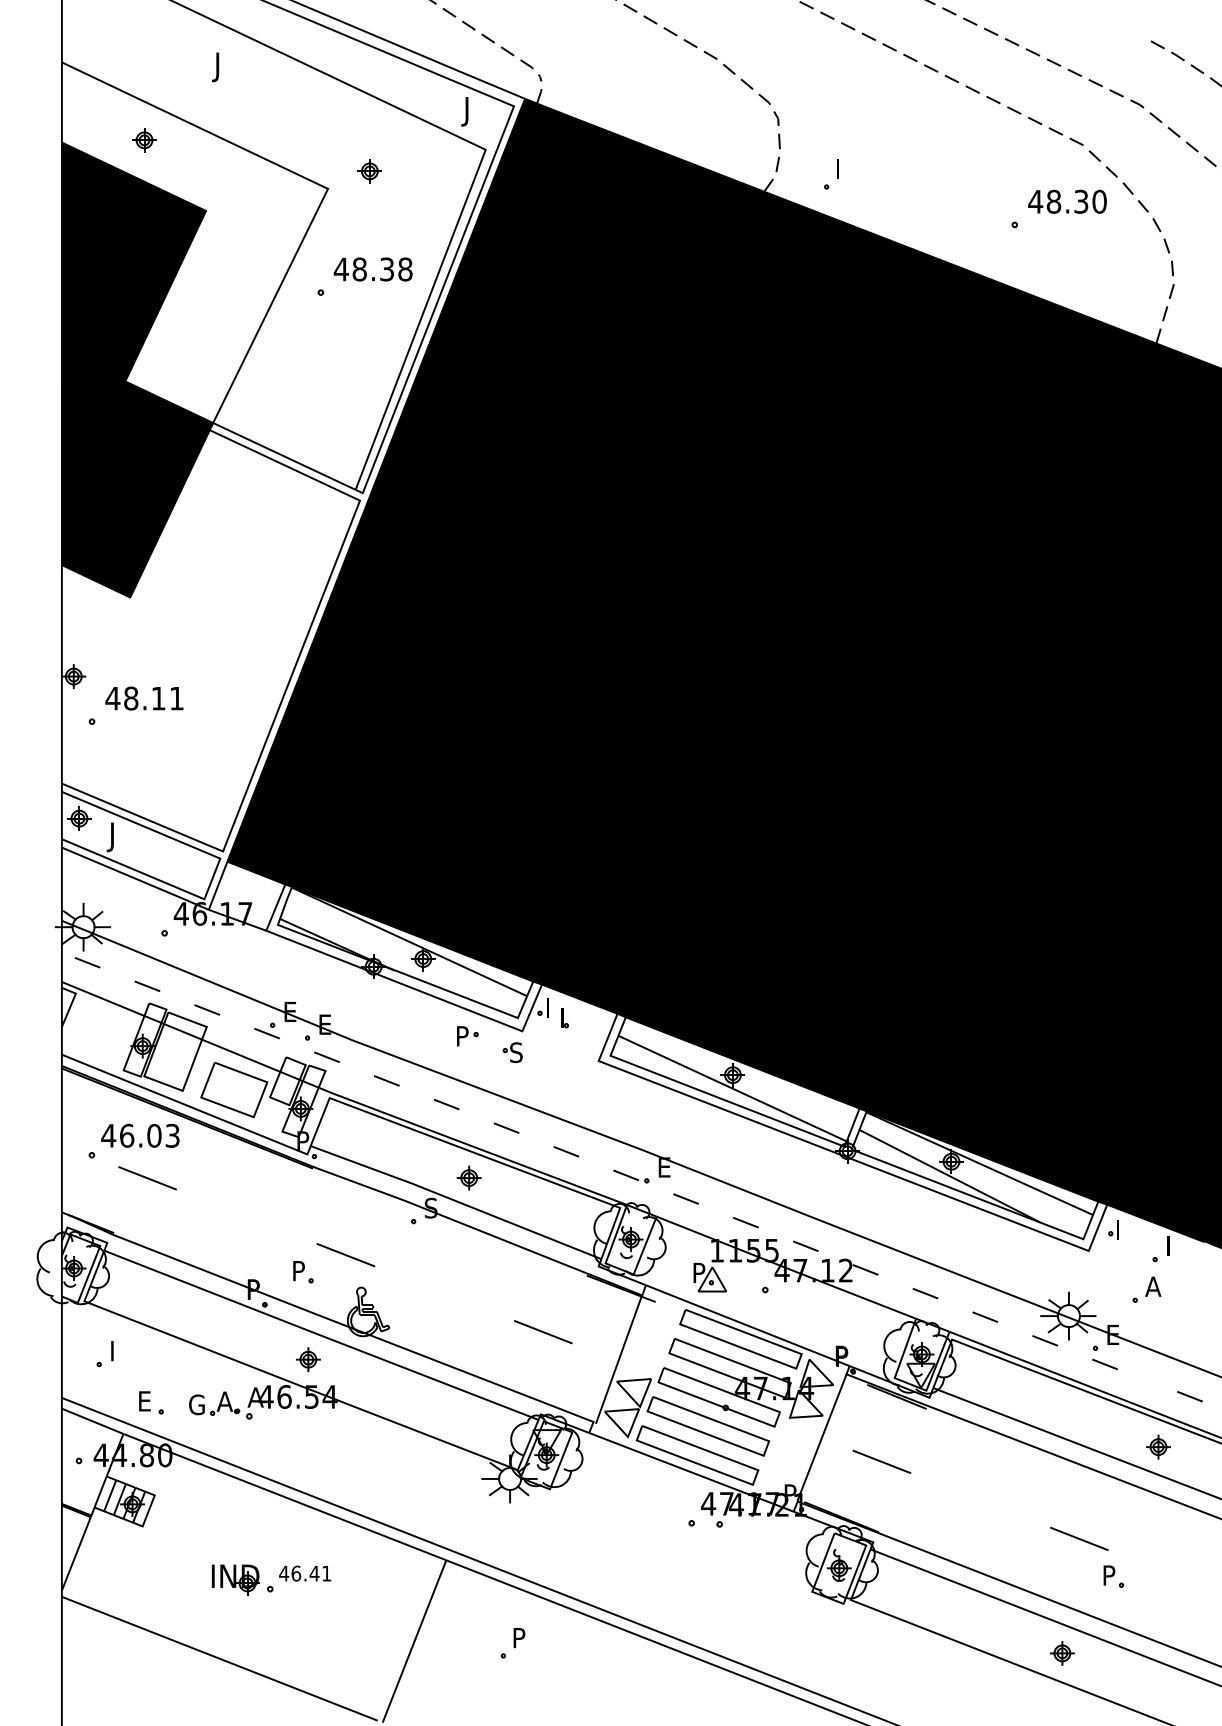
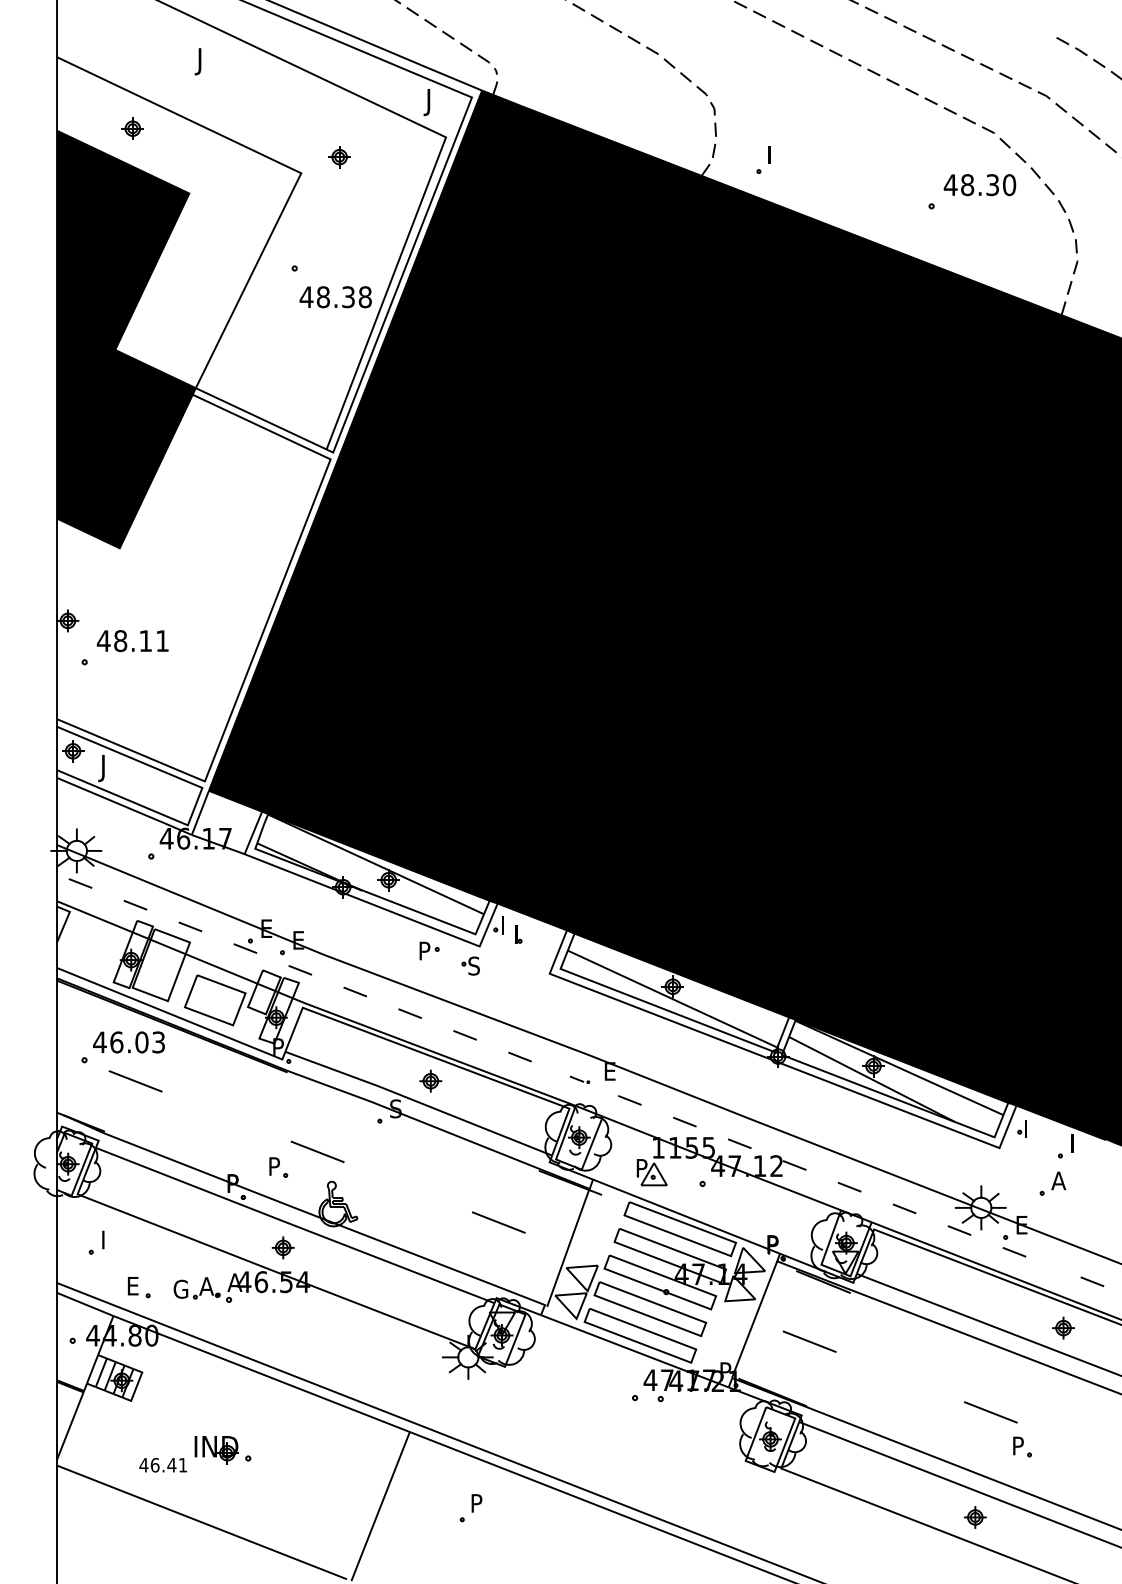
text: (372, 269) -> (335, 297), moved
part: (631, 1176) -> (579, 1079), size x0.6
text: (305, 1573) -> (163, 1465), moved

